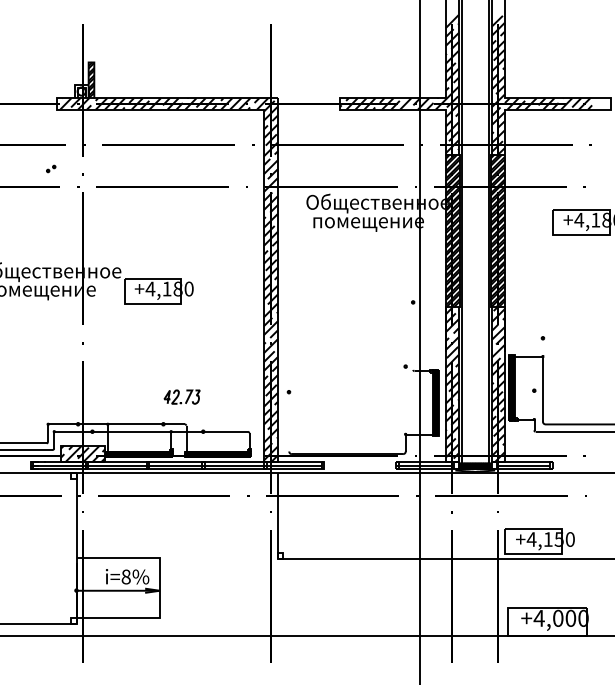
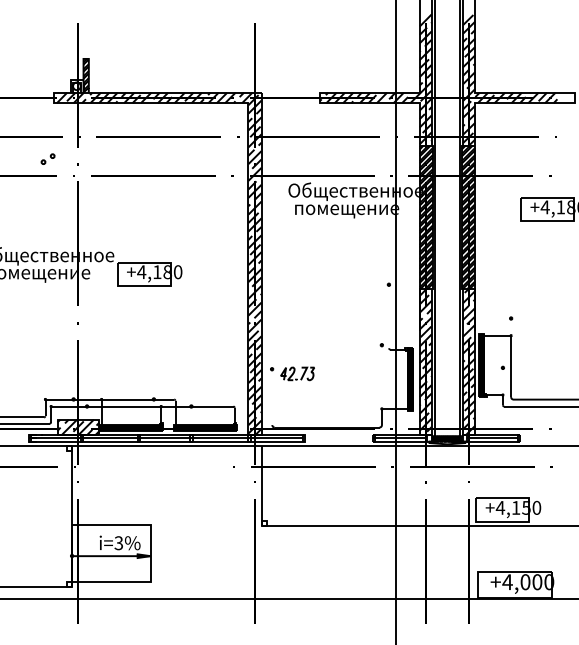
part: (51, 168) -> (48, 158), size x1.6
part: (181, 396) -> (297, 373), moved
line: (163, 495) -> (153, 466), removed
text: (125, 576) -> (118, 542), i=8% -> i=3%

